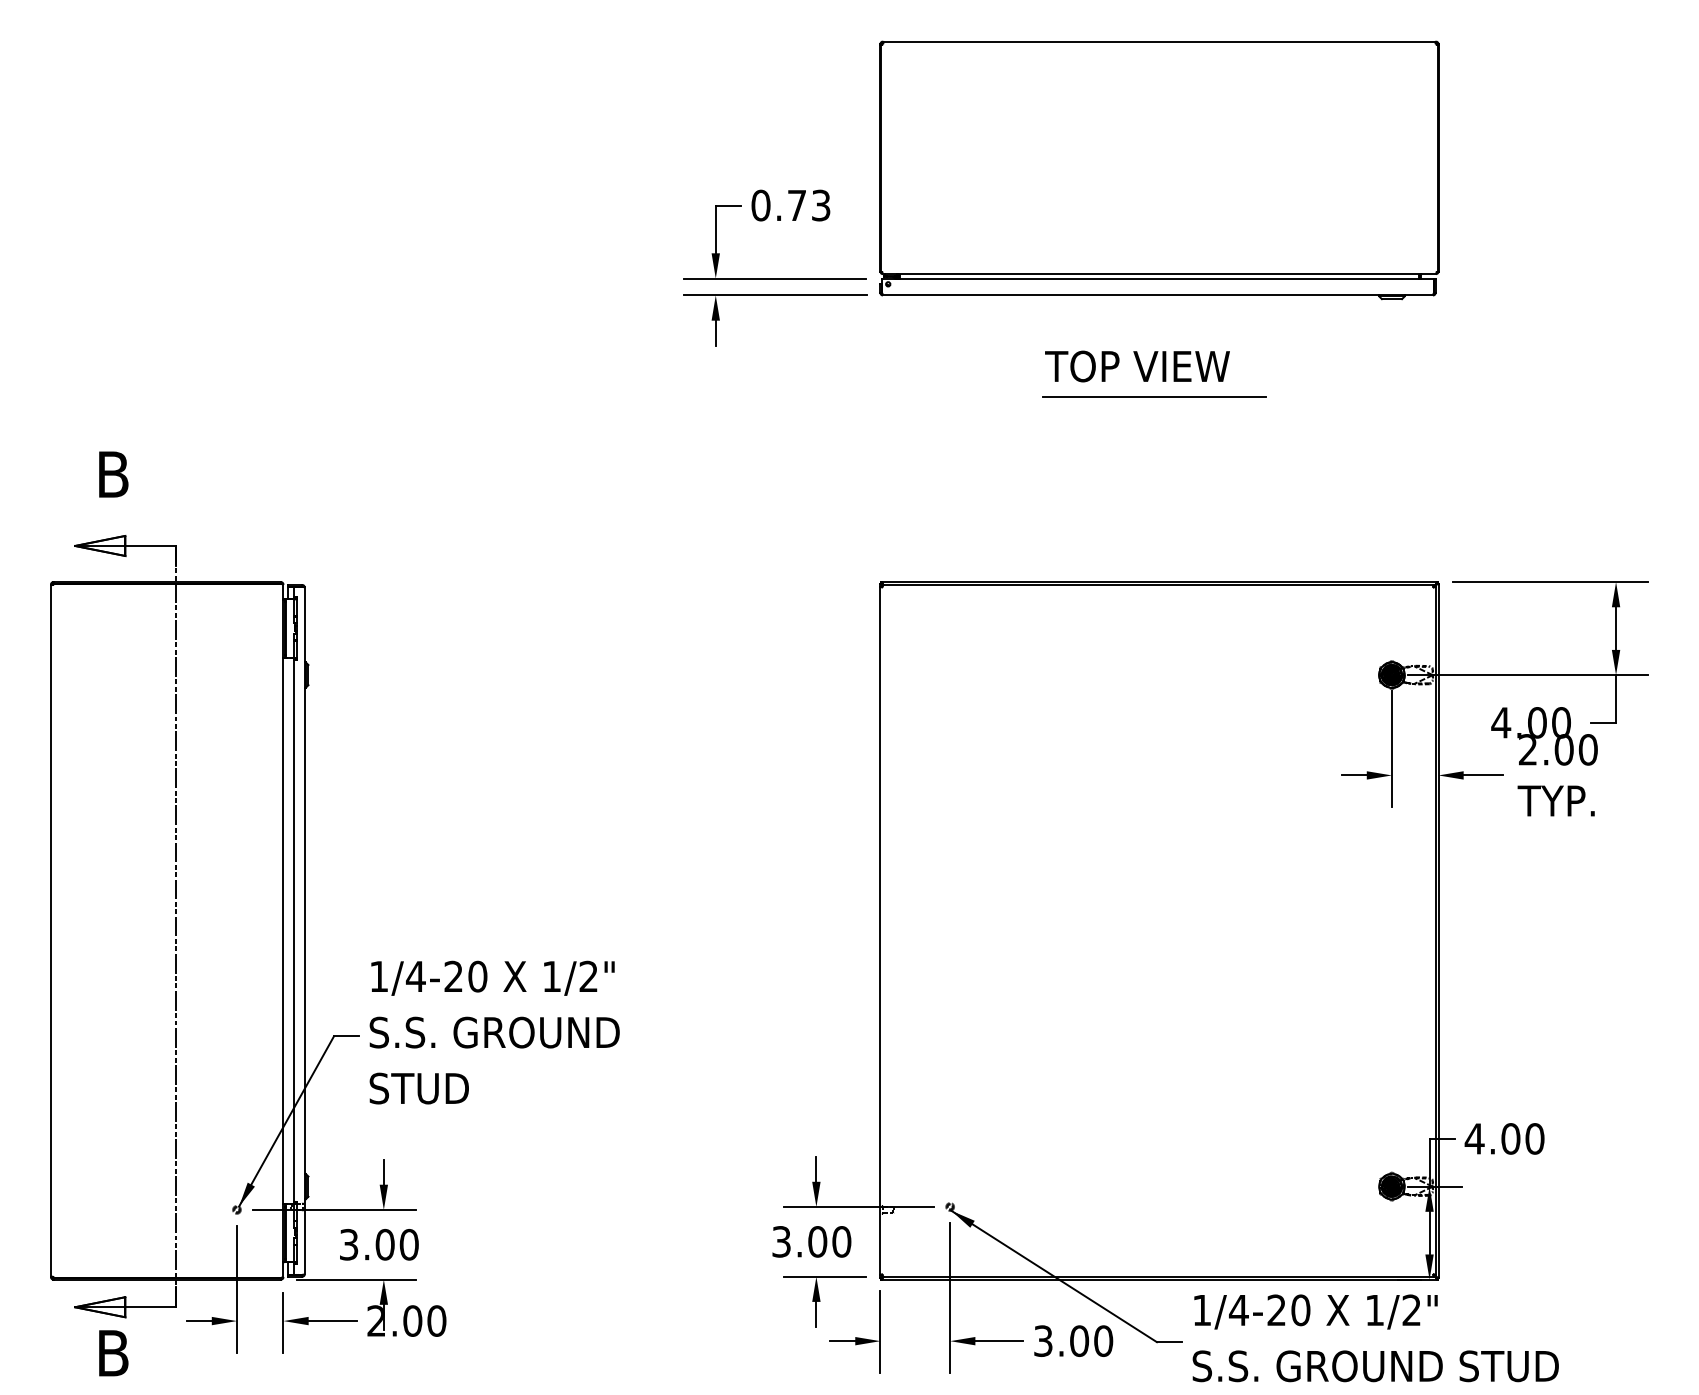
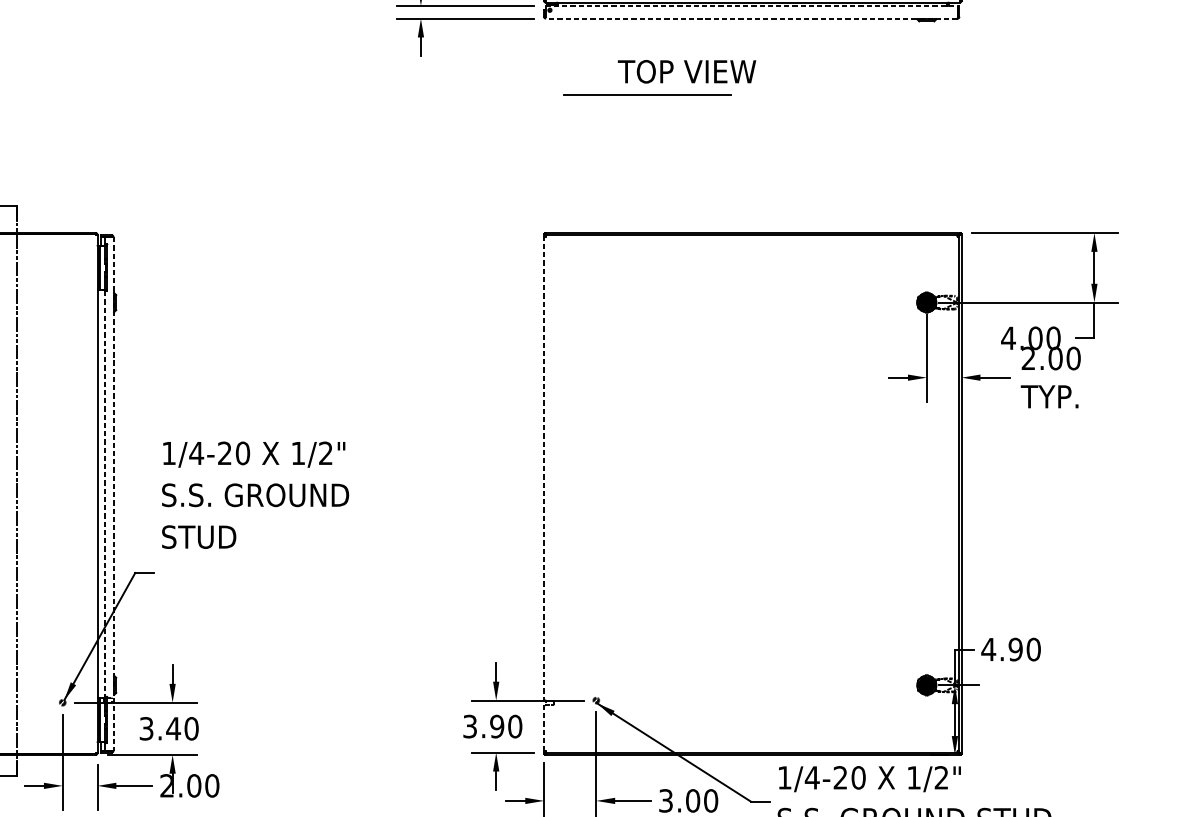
line: (1158, 278) -> (752, 5), solid -> dashed
line: (1157, 295) -> (751, 18), solid -> dashed
text: (1137, 366) -> (687, 71), moved
line: (1154, 396) -> (647, 94), moved
line: (880, 930) -> (544, 493), solid -> dashed
line: (293, 931) -> (105, 494), solid -> dashed
line: (304, 931) -> (113, 494), solid -> dashed
text: (494, 1032) -> (255, 495), moved
text: (1510, 1138) -> (1015, 649), 4.00 -> 4.90
text: (817, 1241) -> (497, 726), 3.00 -> 3.90
text: (385, 1244) -> (173, 728), 3.00 -> 3.40

